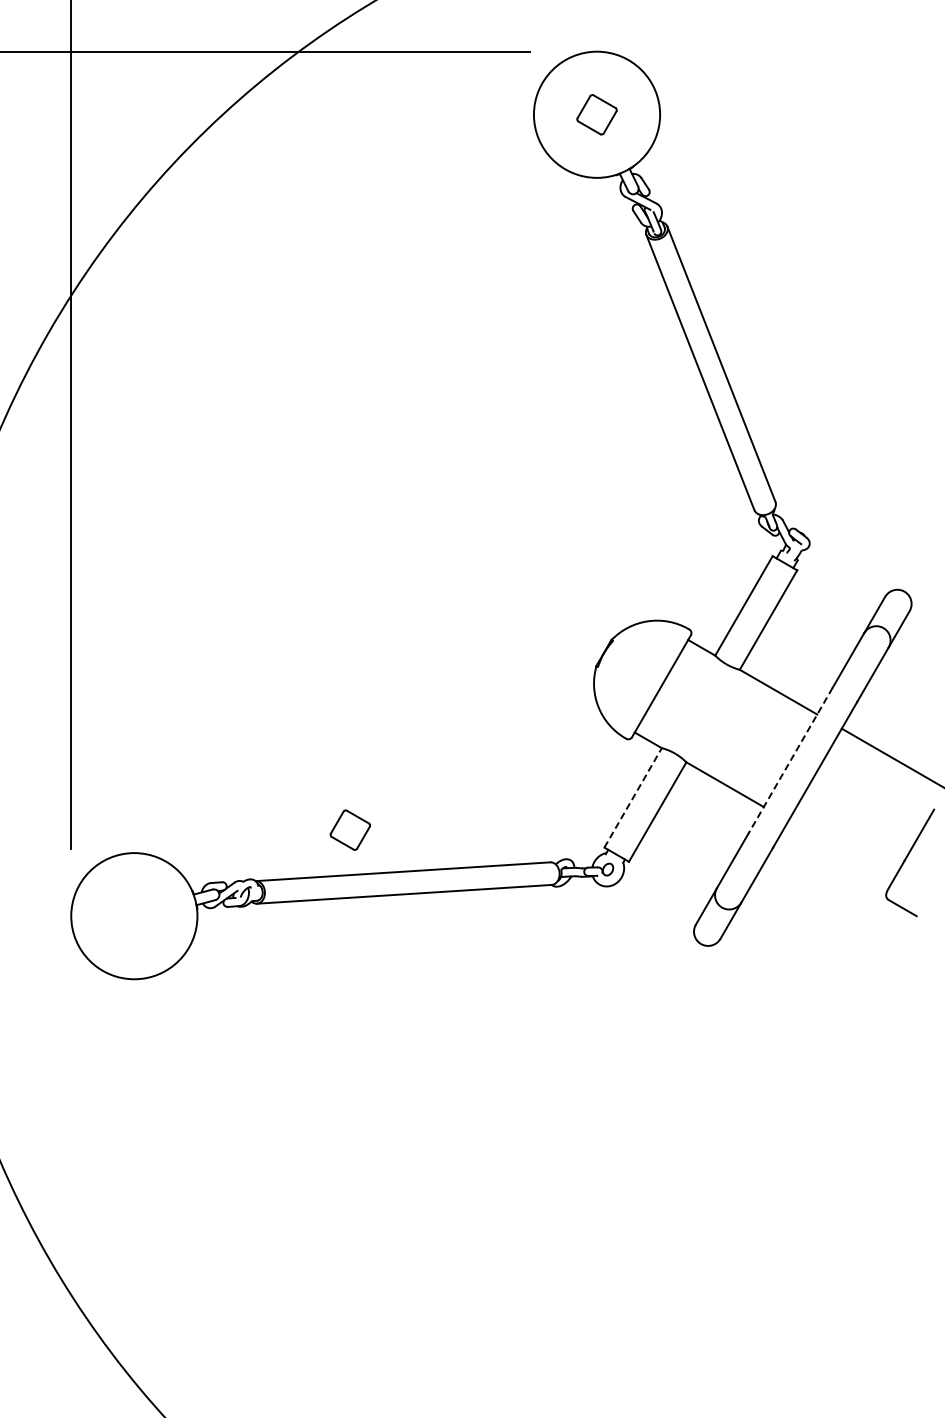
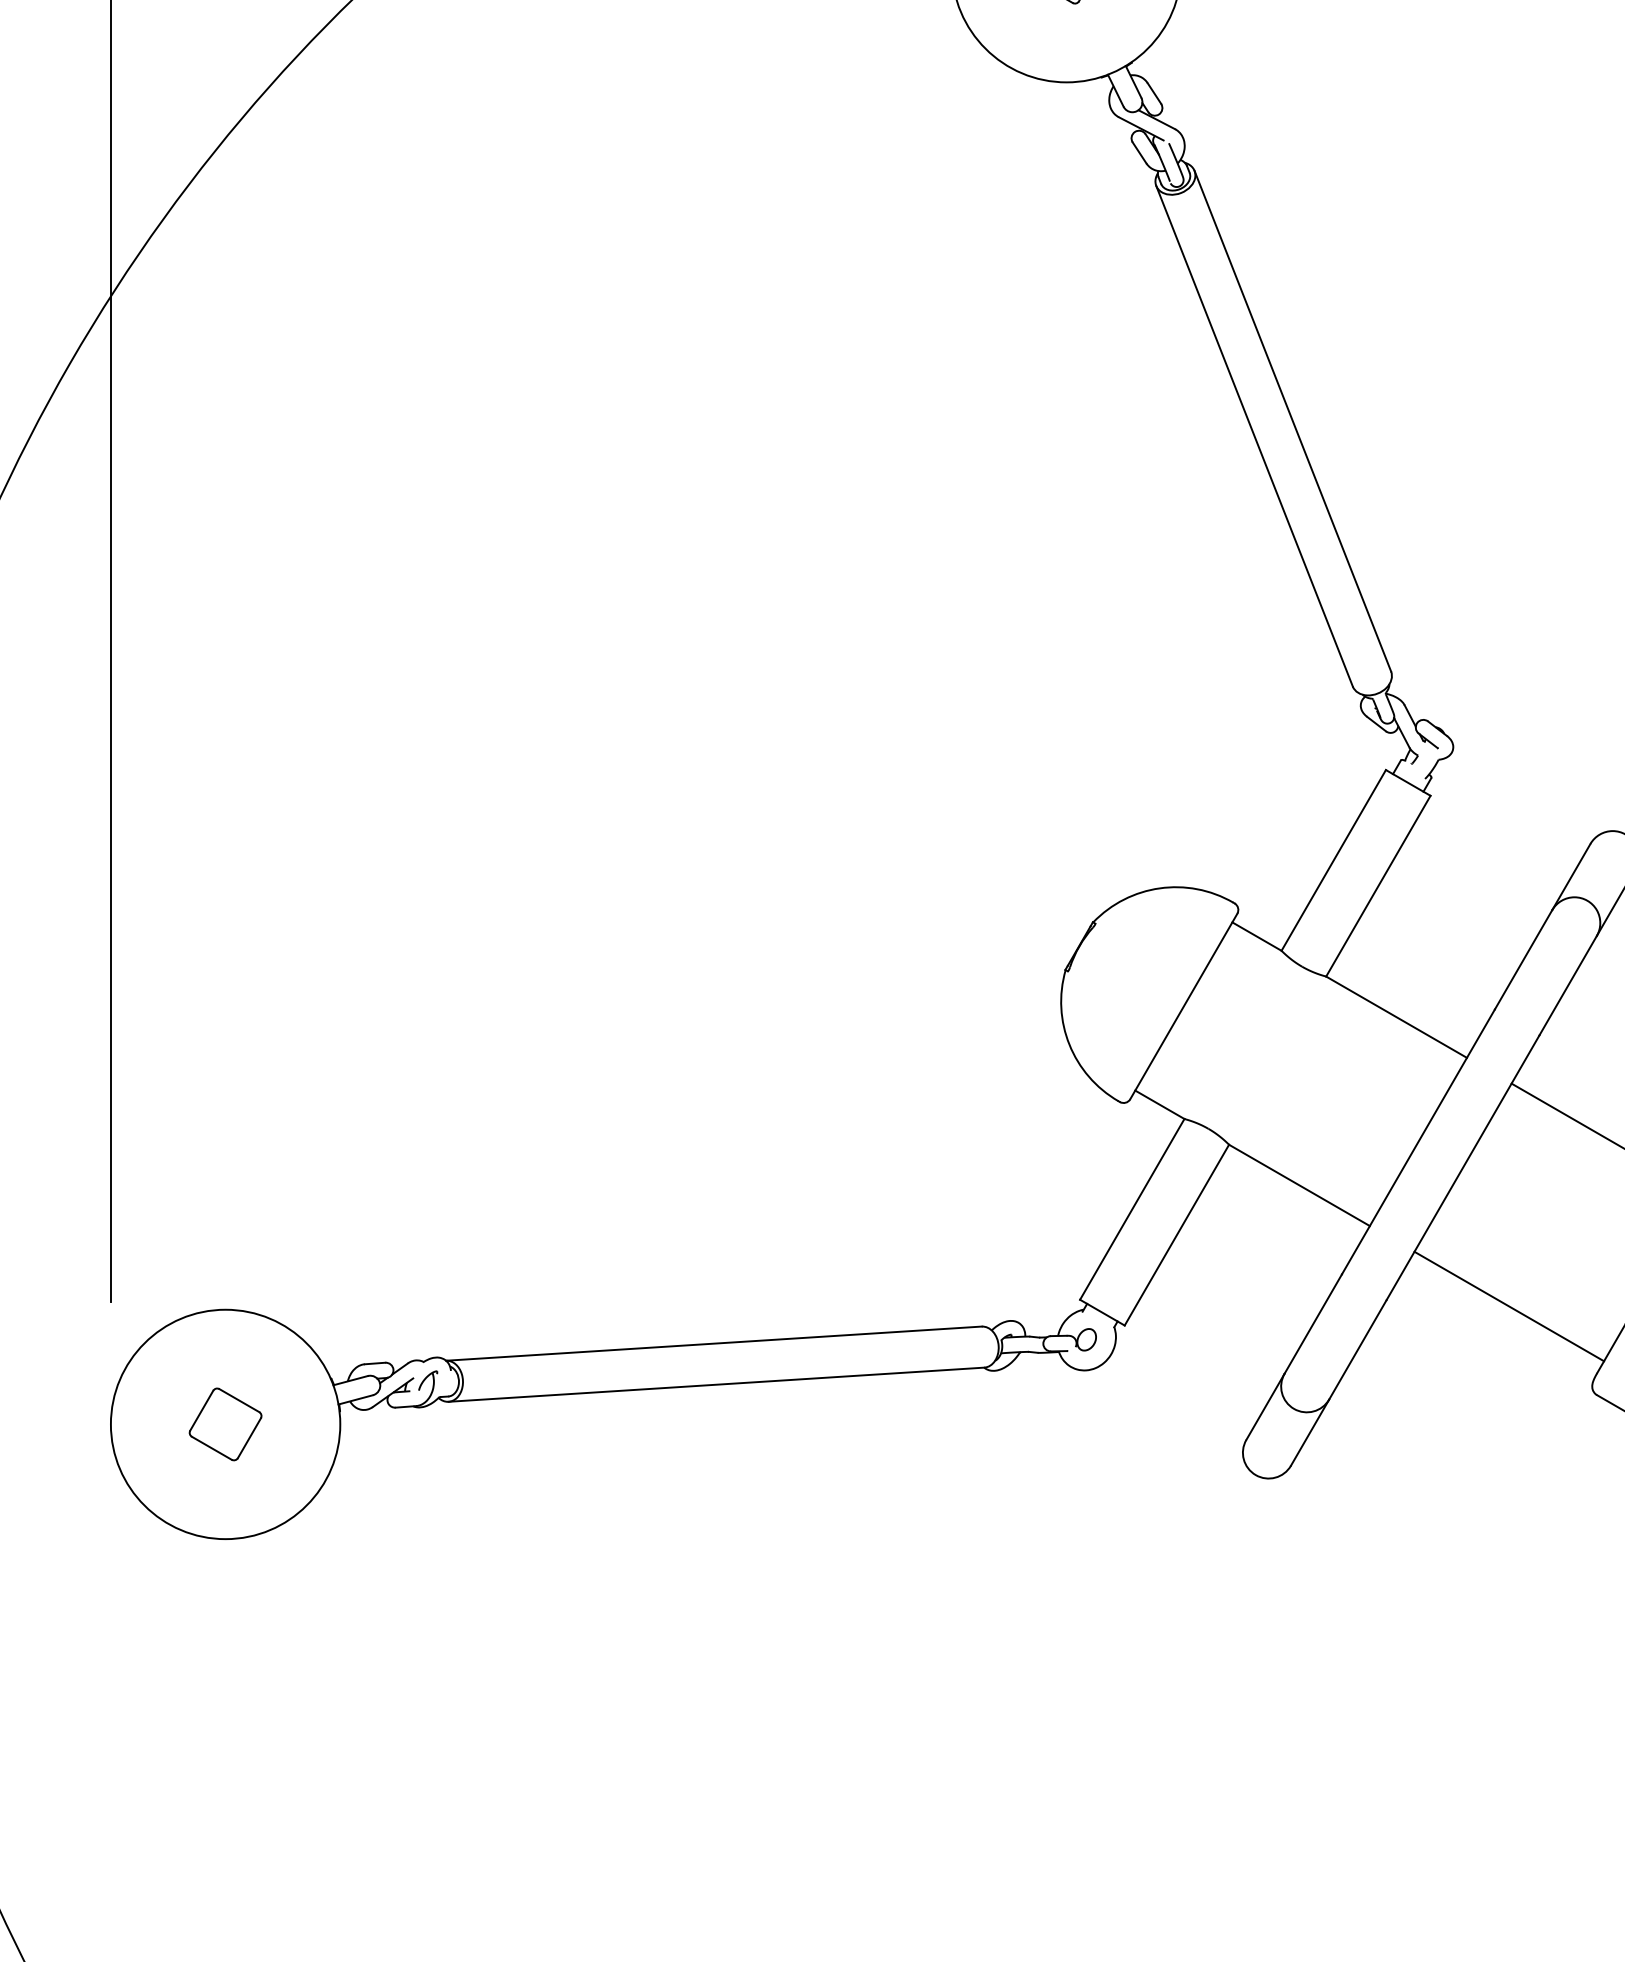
line: (790, 761) -> (1418, 1143), dashed -> solid
line: (633, 797) -> (1132, 1208), dashed -> solid
part: (349, 829) -> (224, 1423), moved
line: (840, 851) -> (1509, 1306), added

